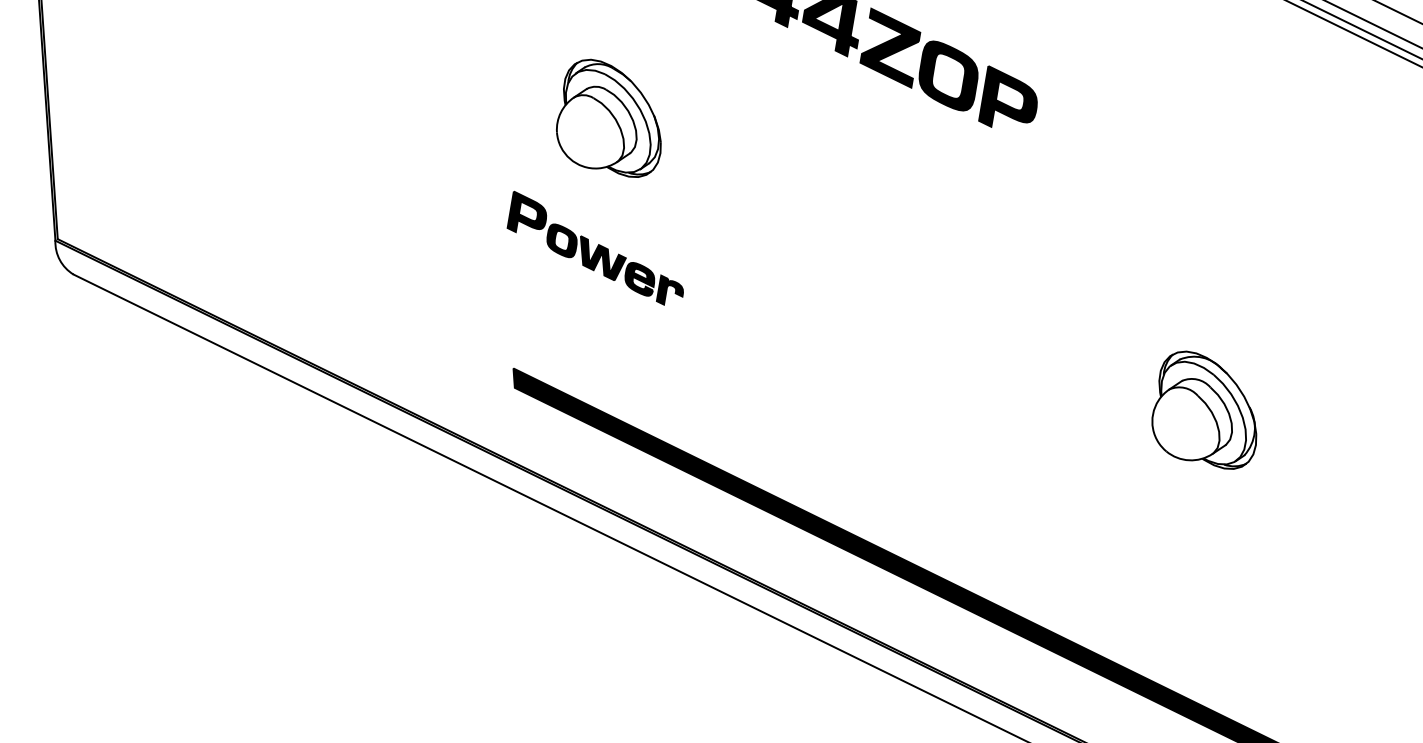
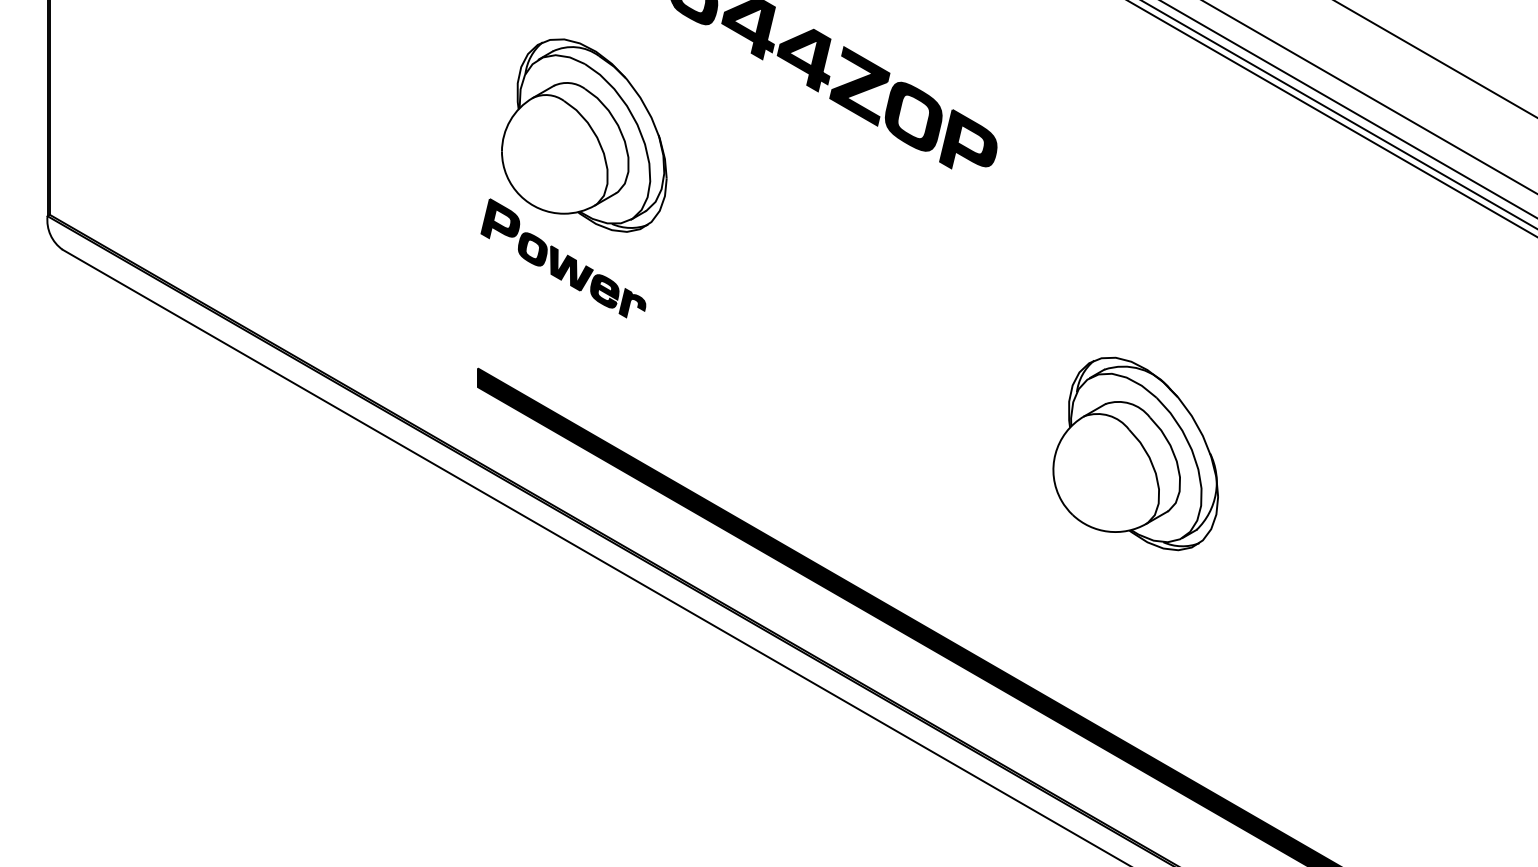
part: (607, 118) -> (584, 135), size x1.67
part: (1202, 410) -> (1135, 453), size x1.67

